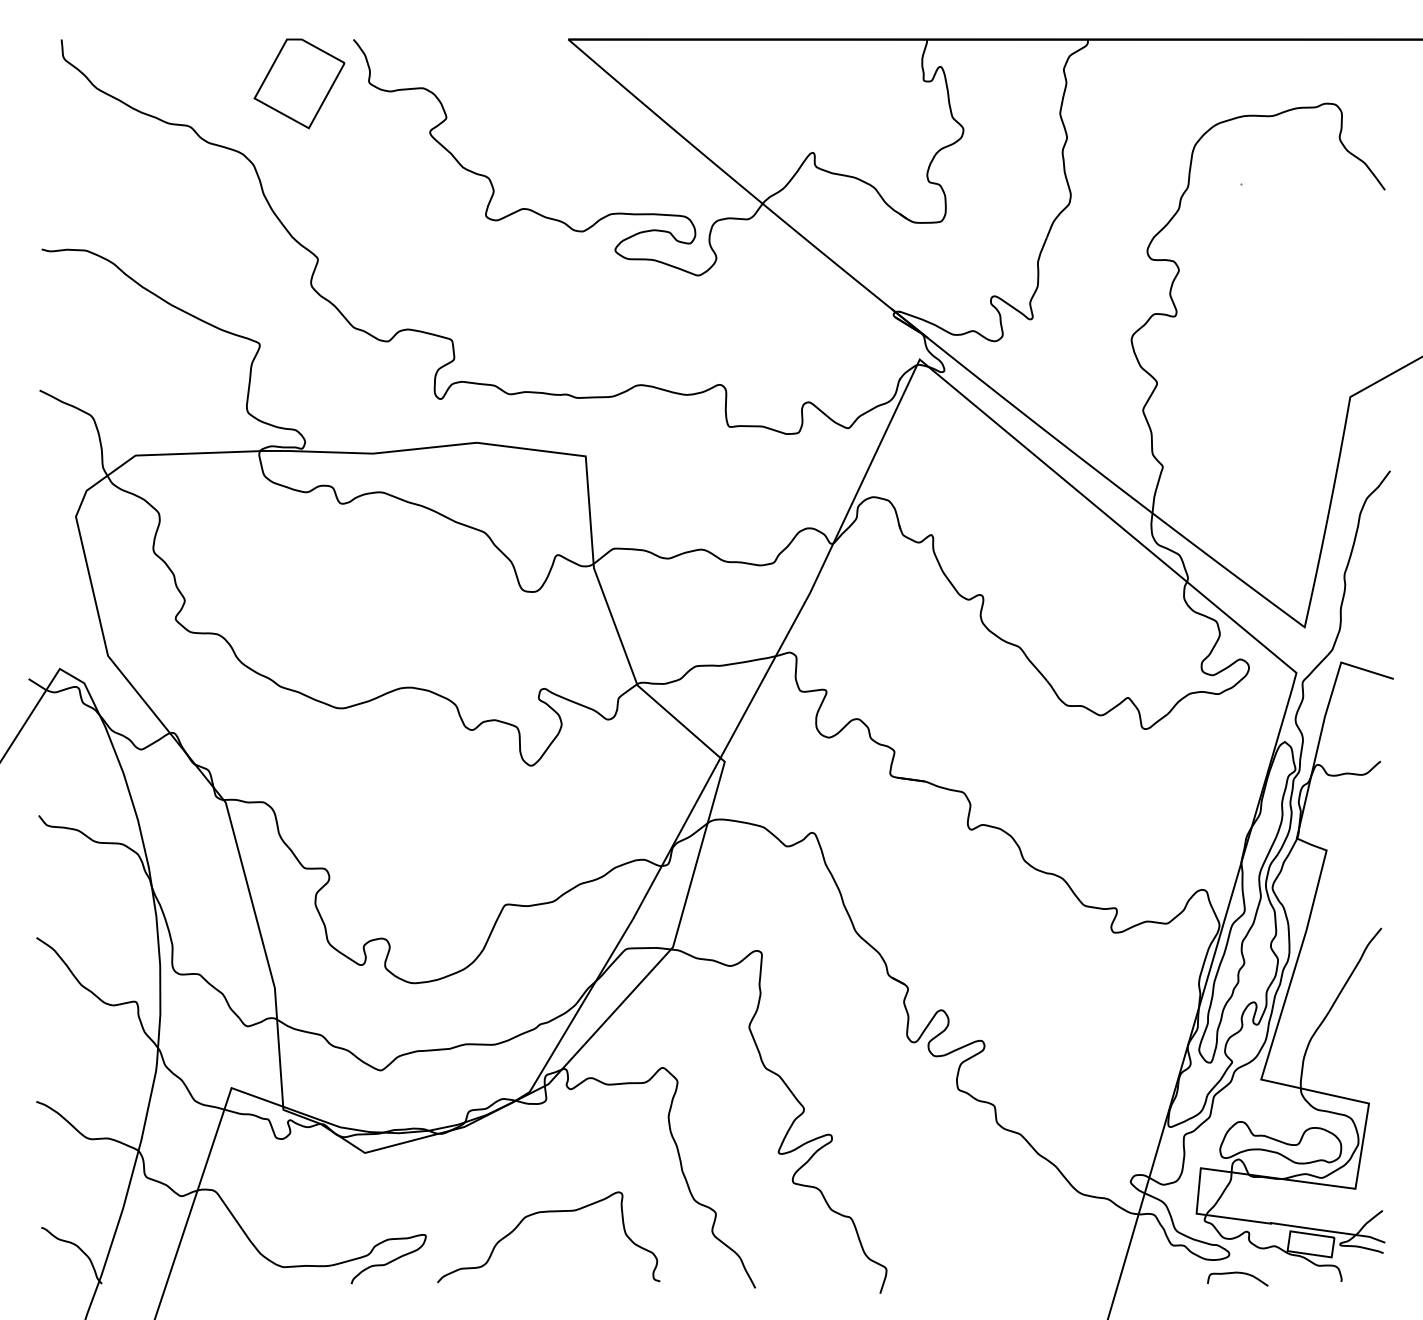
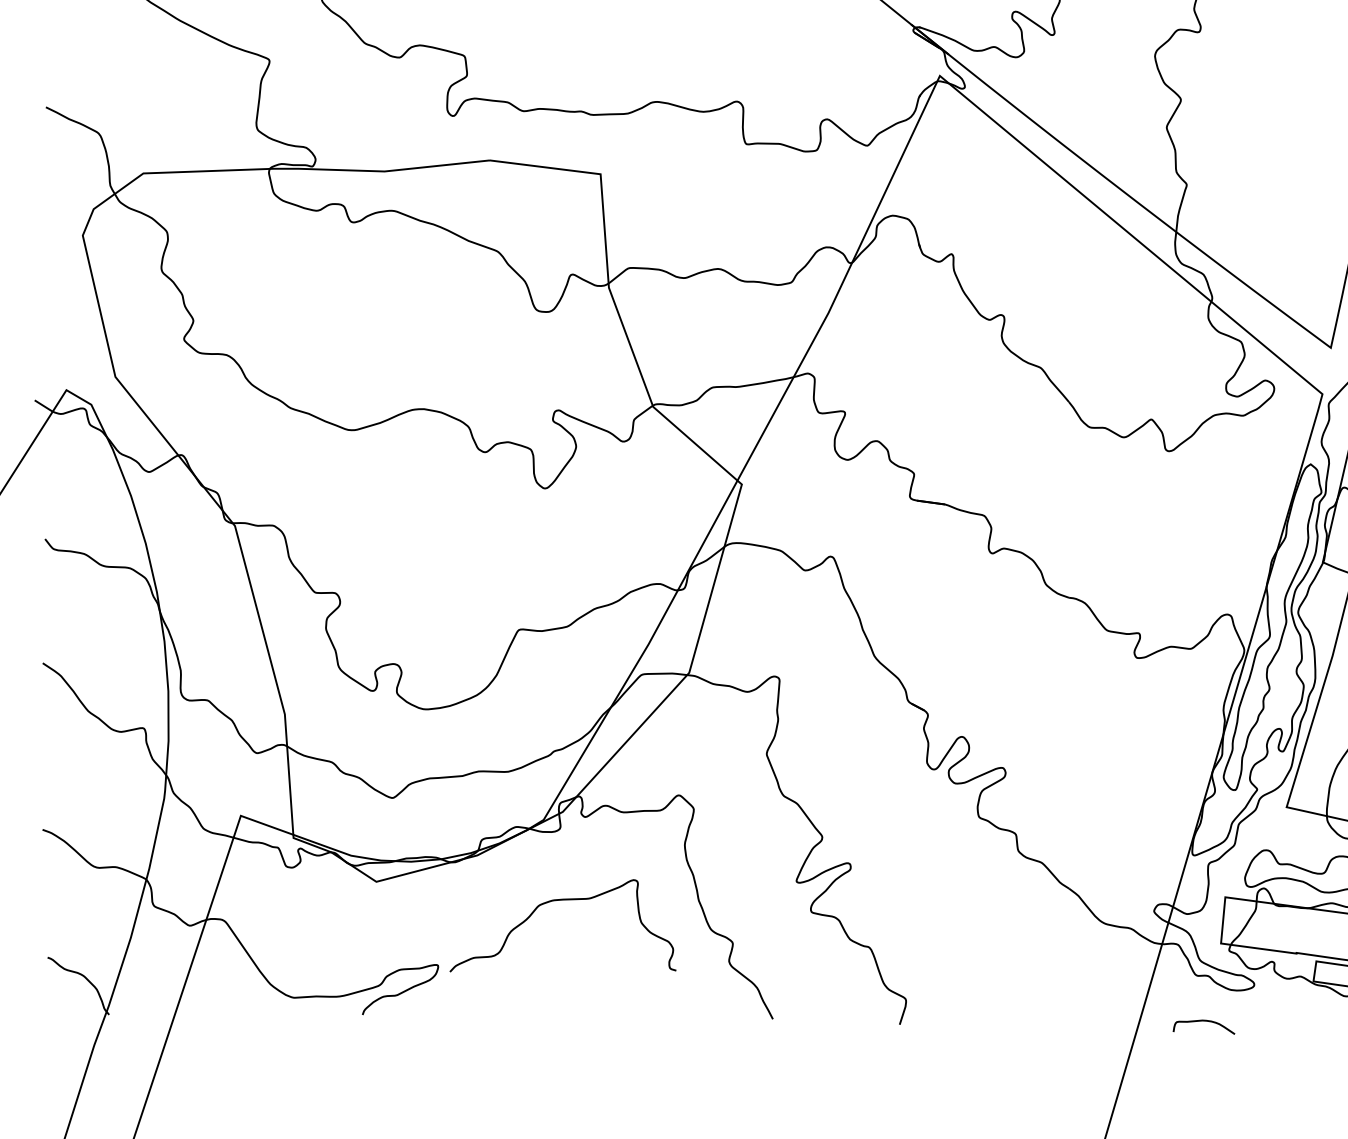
curve: (548, 1212) -> (562, 900), moved
curve: (1237, 1273) -> (1203, 1021), moved

